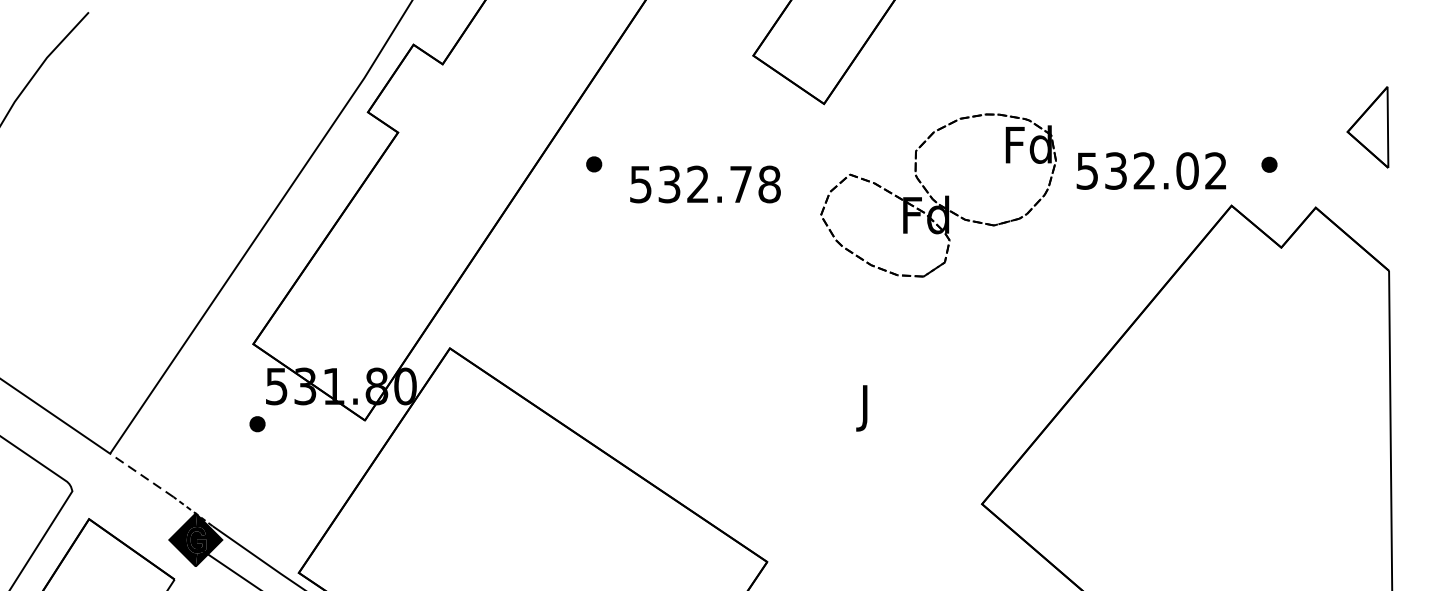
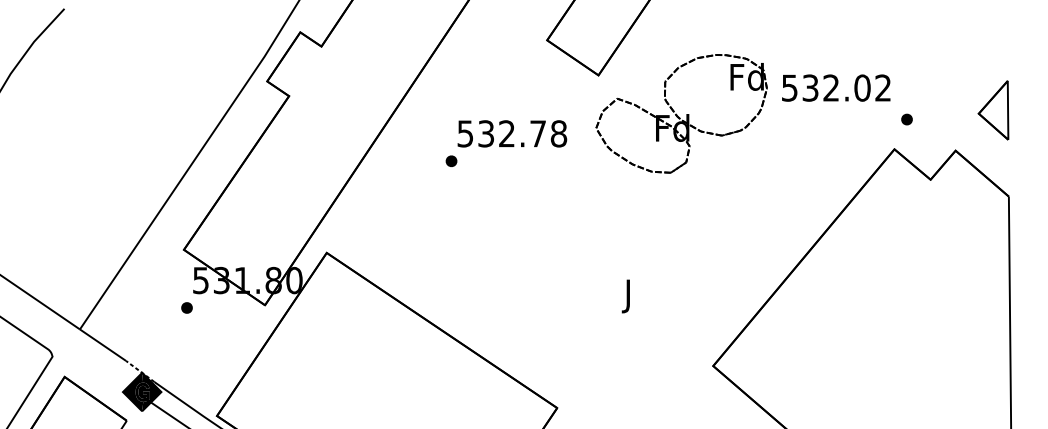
part: (1367, 127) -> (993, 110), moved
part: (594, 163) -> (451, 160), moved
part: (1268, 164) -> (906, 119), moved
text: (1151, 170) -> (836, 87), moved
part: (938, 194) -> (681, 113), moved
line: (142, 475) -> (103, 345), dashed -> solid

